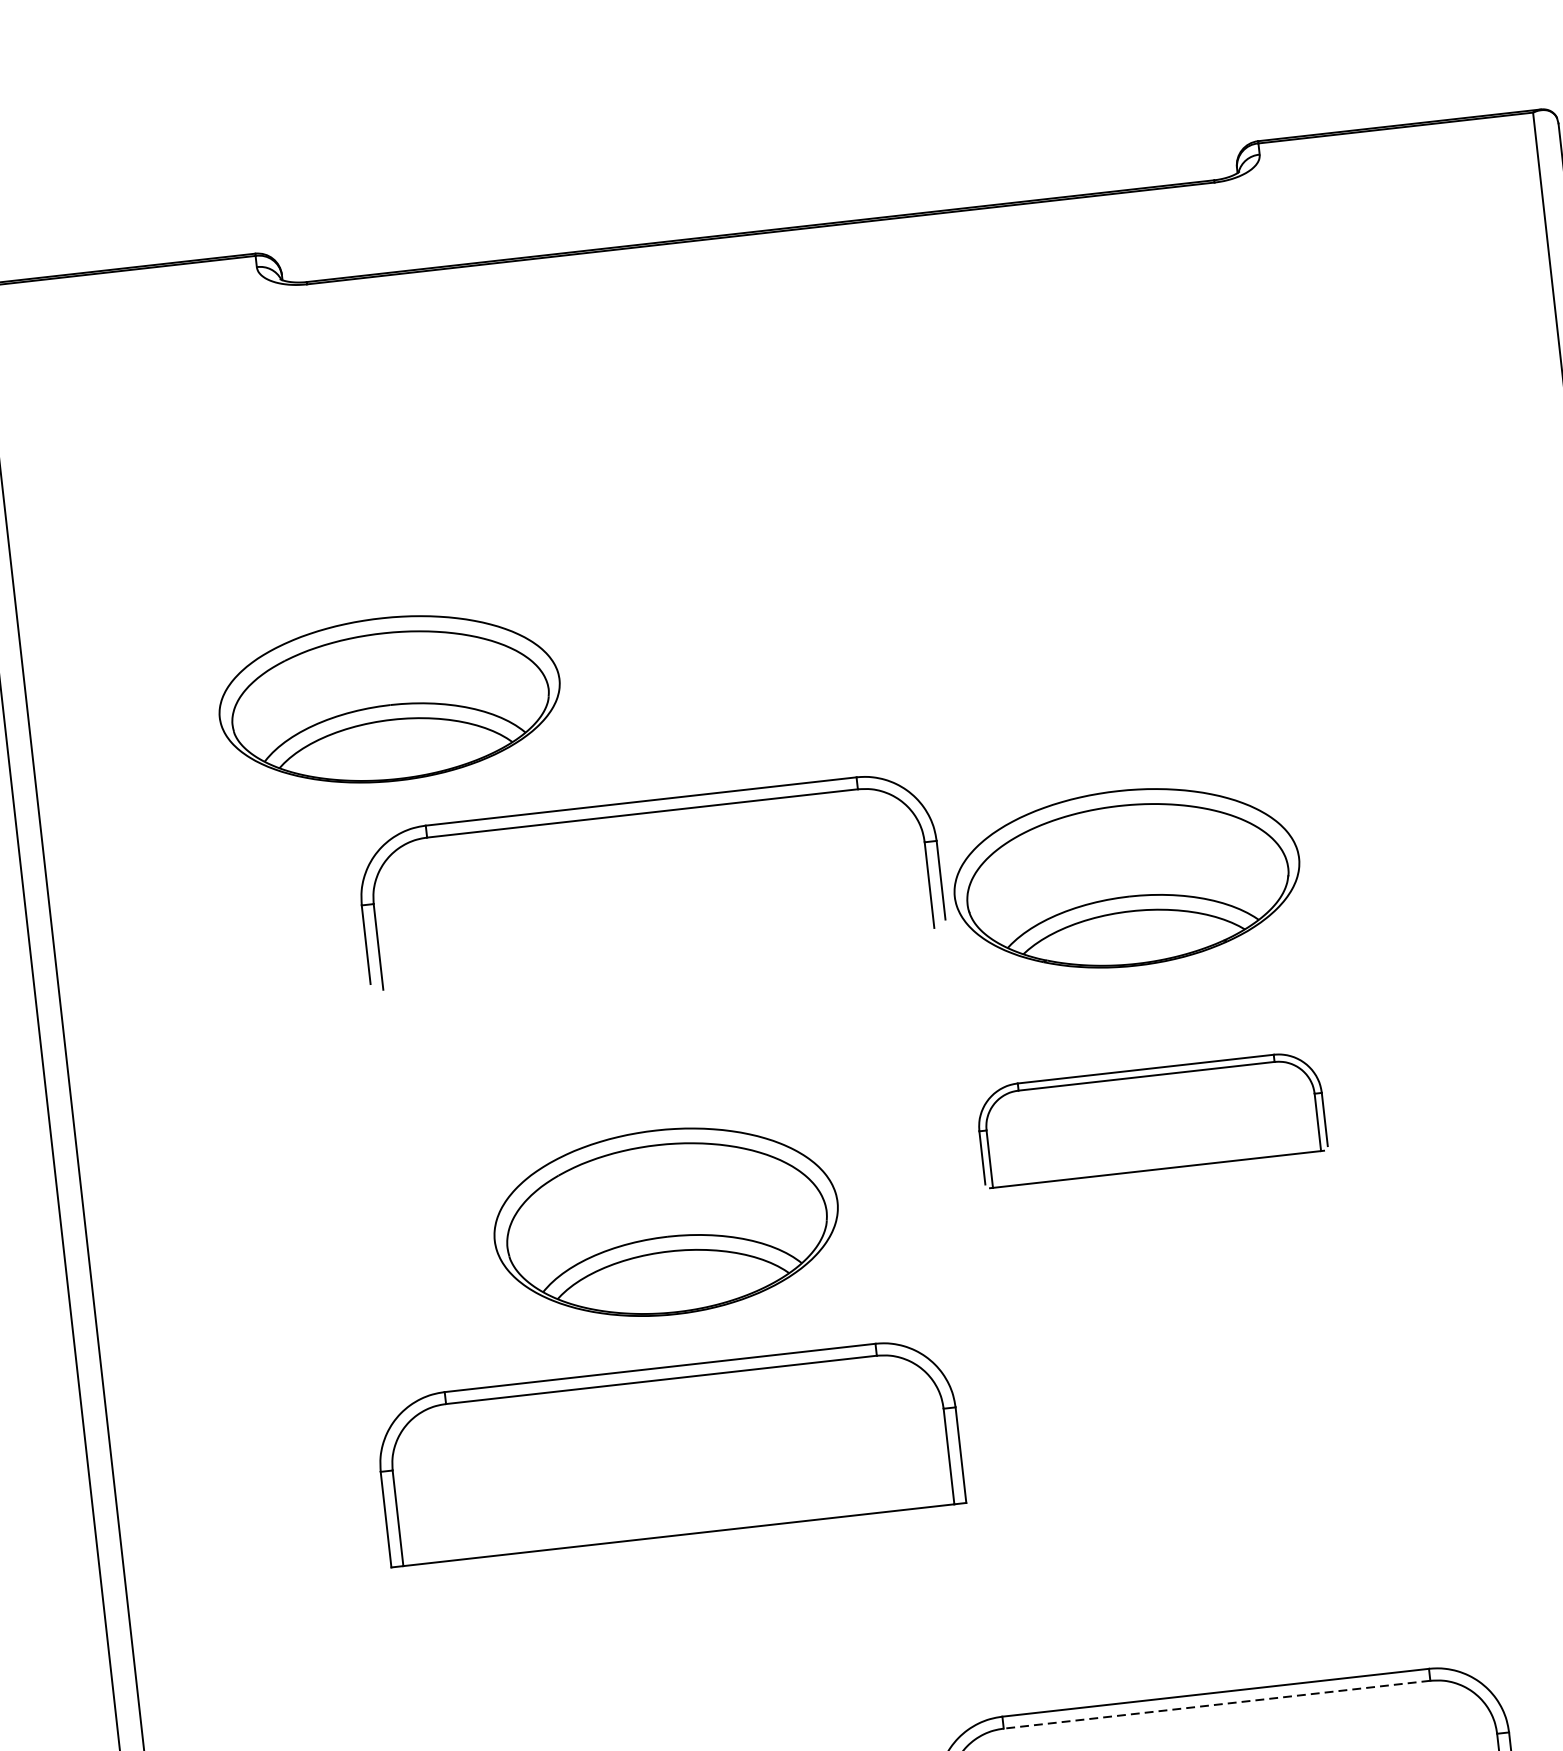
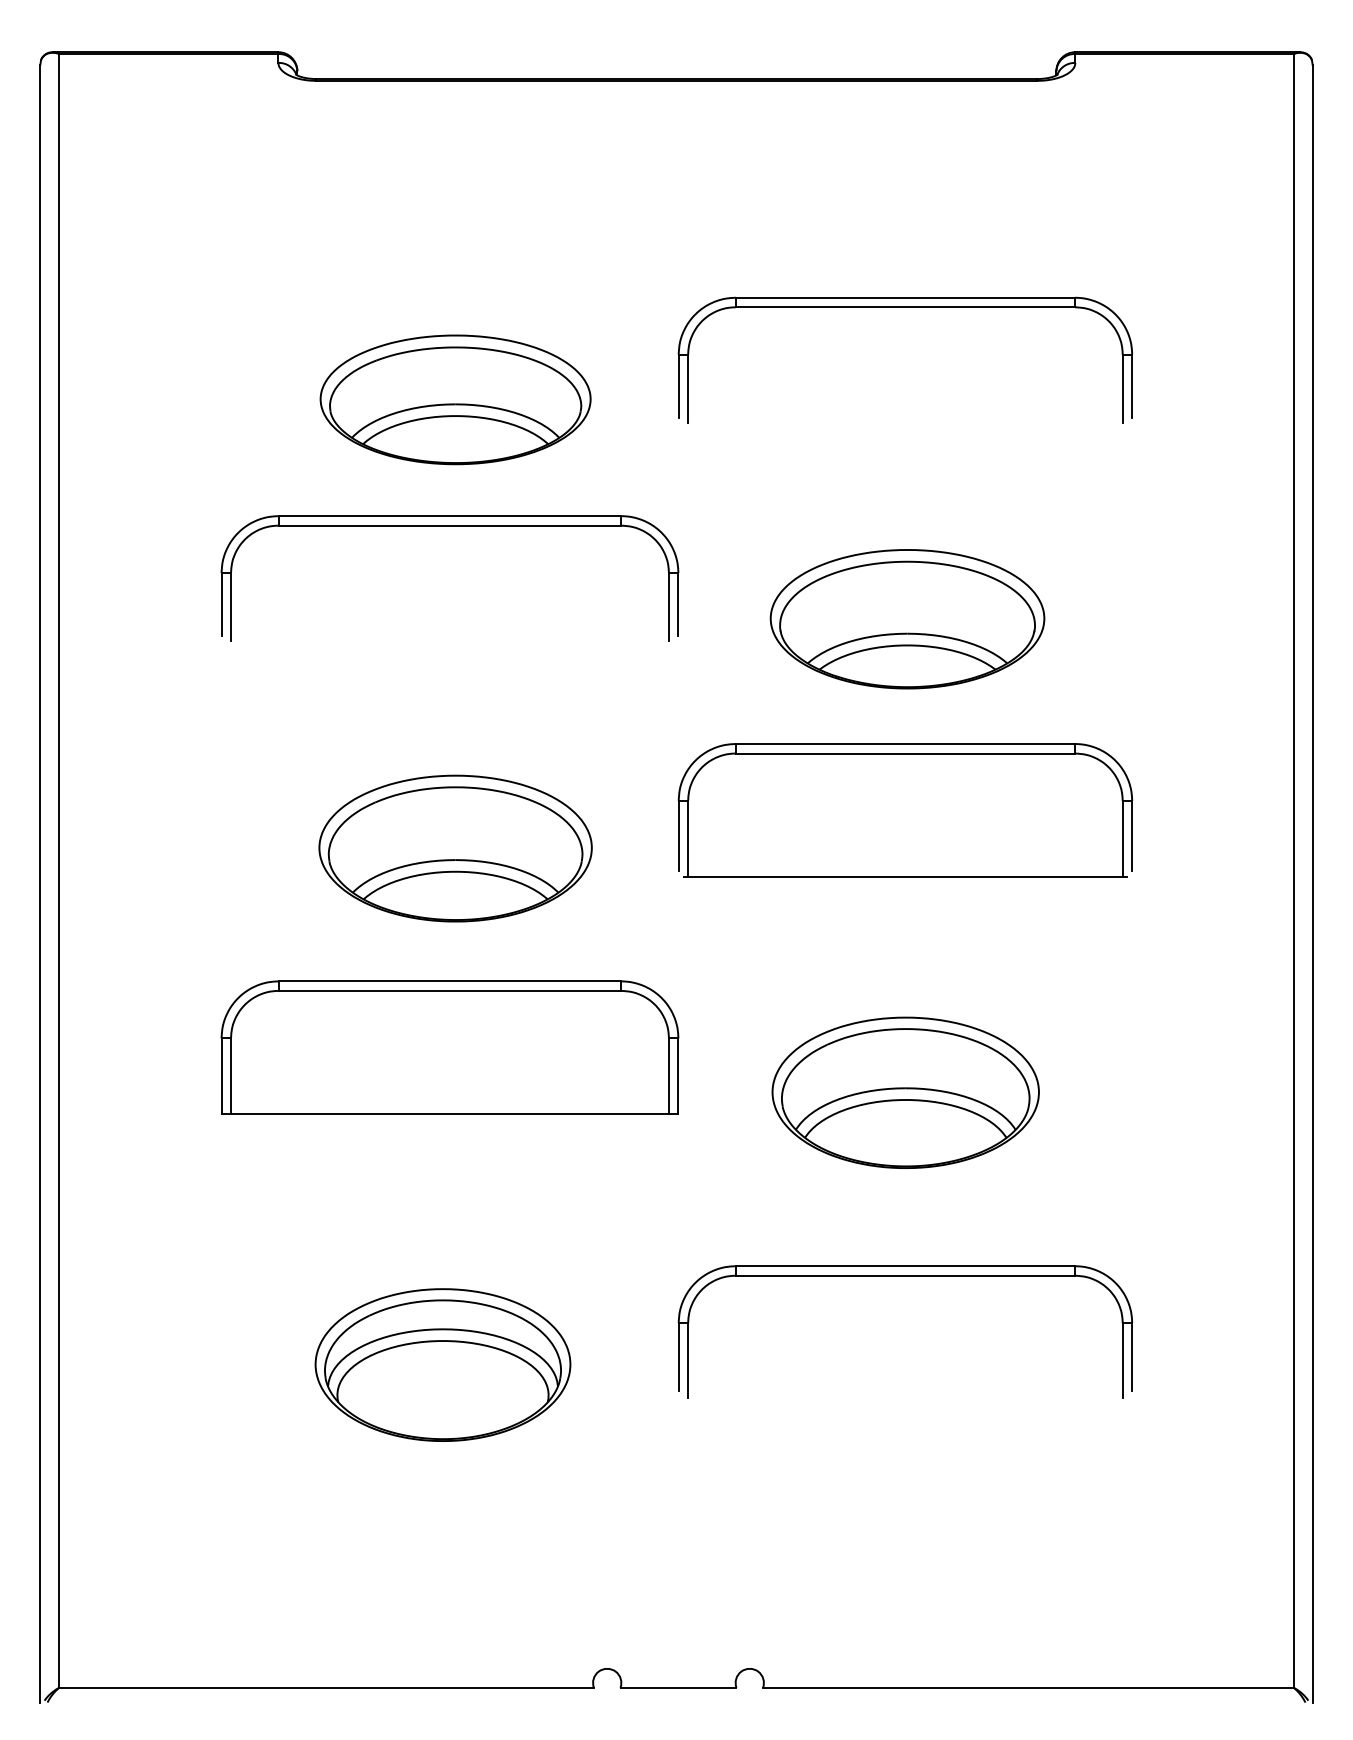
part: (1079, 486) -> (904, 307), added
part: (389, 698) -> (455, 399), moved
part: (642, 814) -> (449, 526), moved
part: (1151, 1119) -> (905, 810), size x1.67
part: (666, 1222) -> (455, 848), moved
part: (668, 1451) -> (449, 1047), moved
part: (1191, 1474) -> (905, 1092), added
line: (1217, 1704) -> (905, 1275), dashed -> solid

